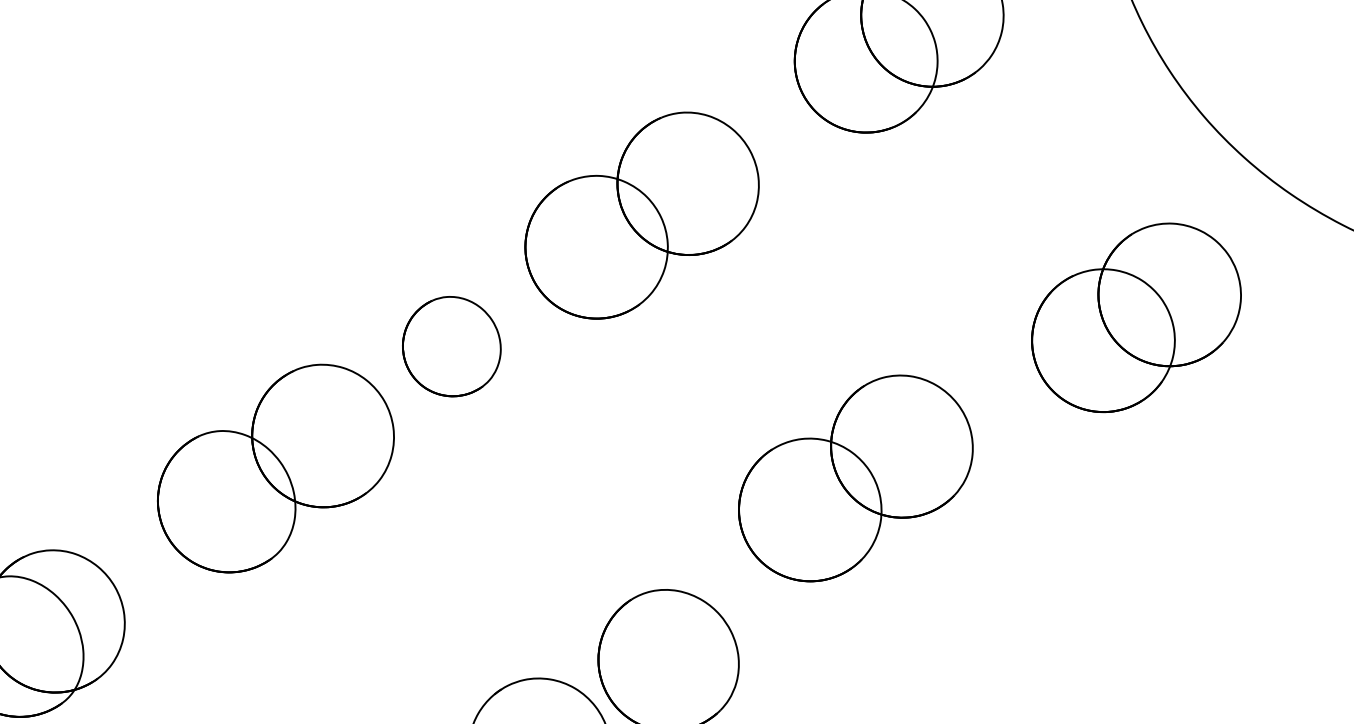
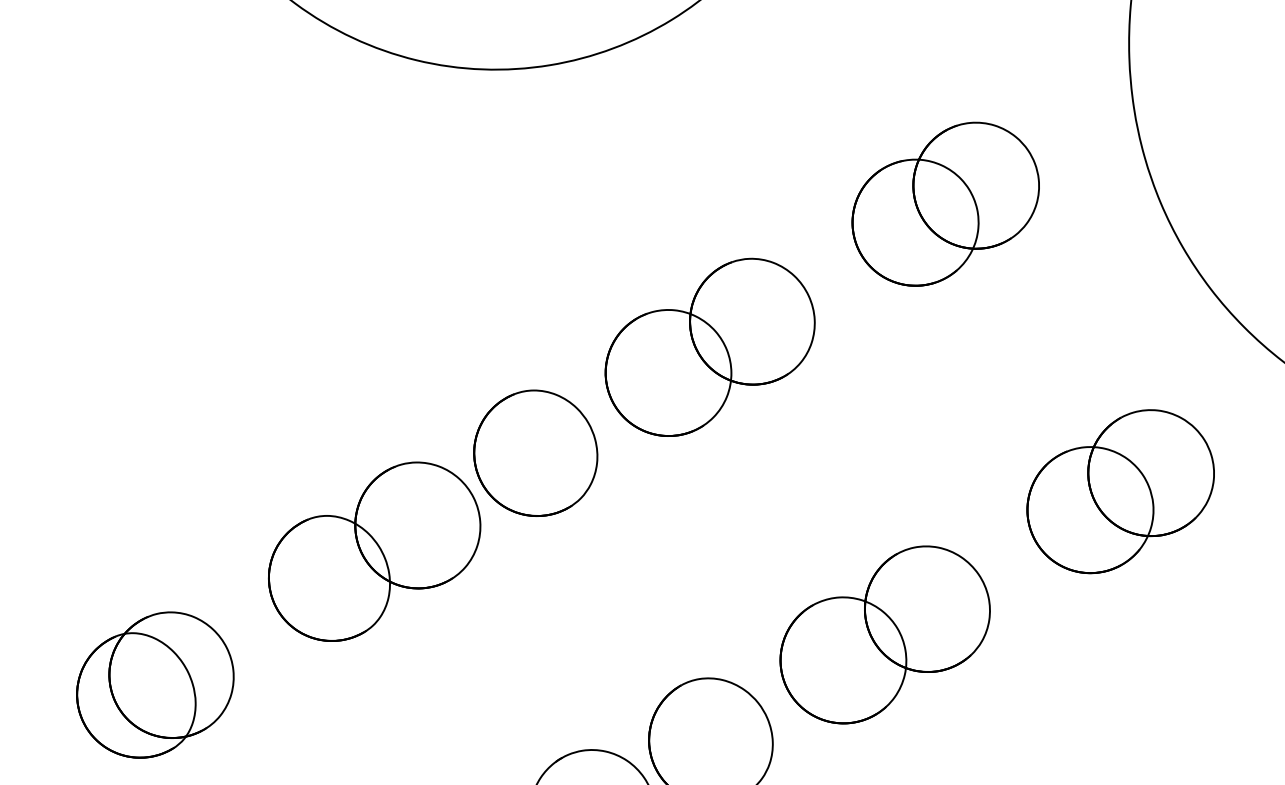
part: (1136, 317) -> (1120, 491), moved
part: (451, 345) -> (535, 452), size x1.43
part: (854, 478) -> (884, 634), moved

